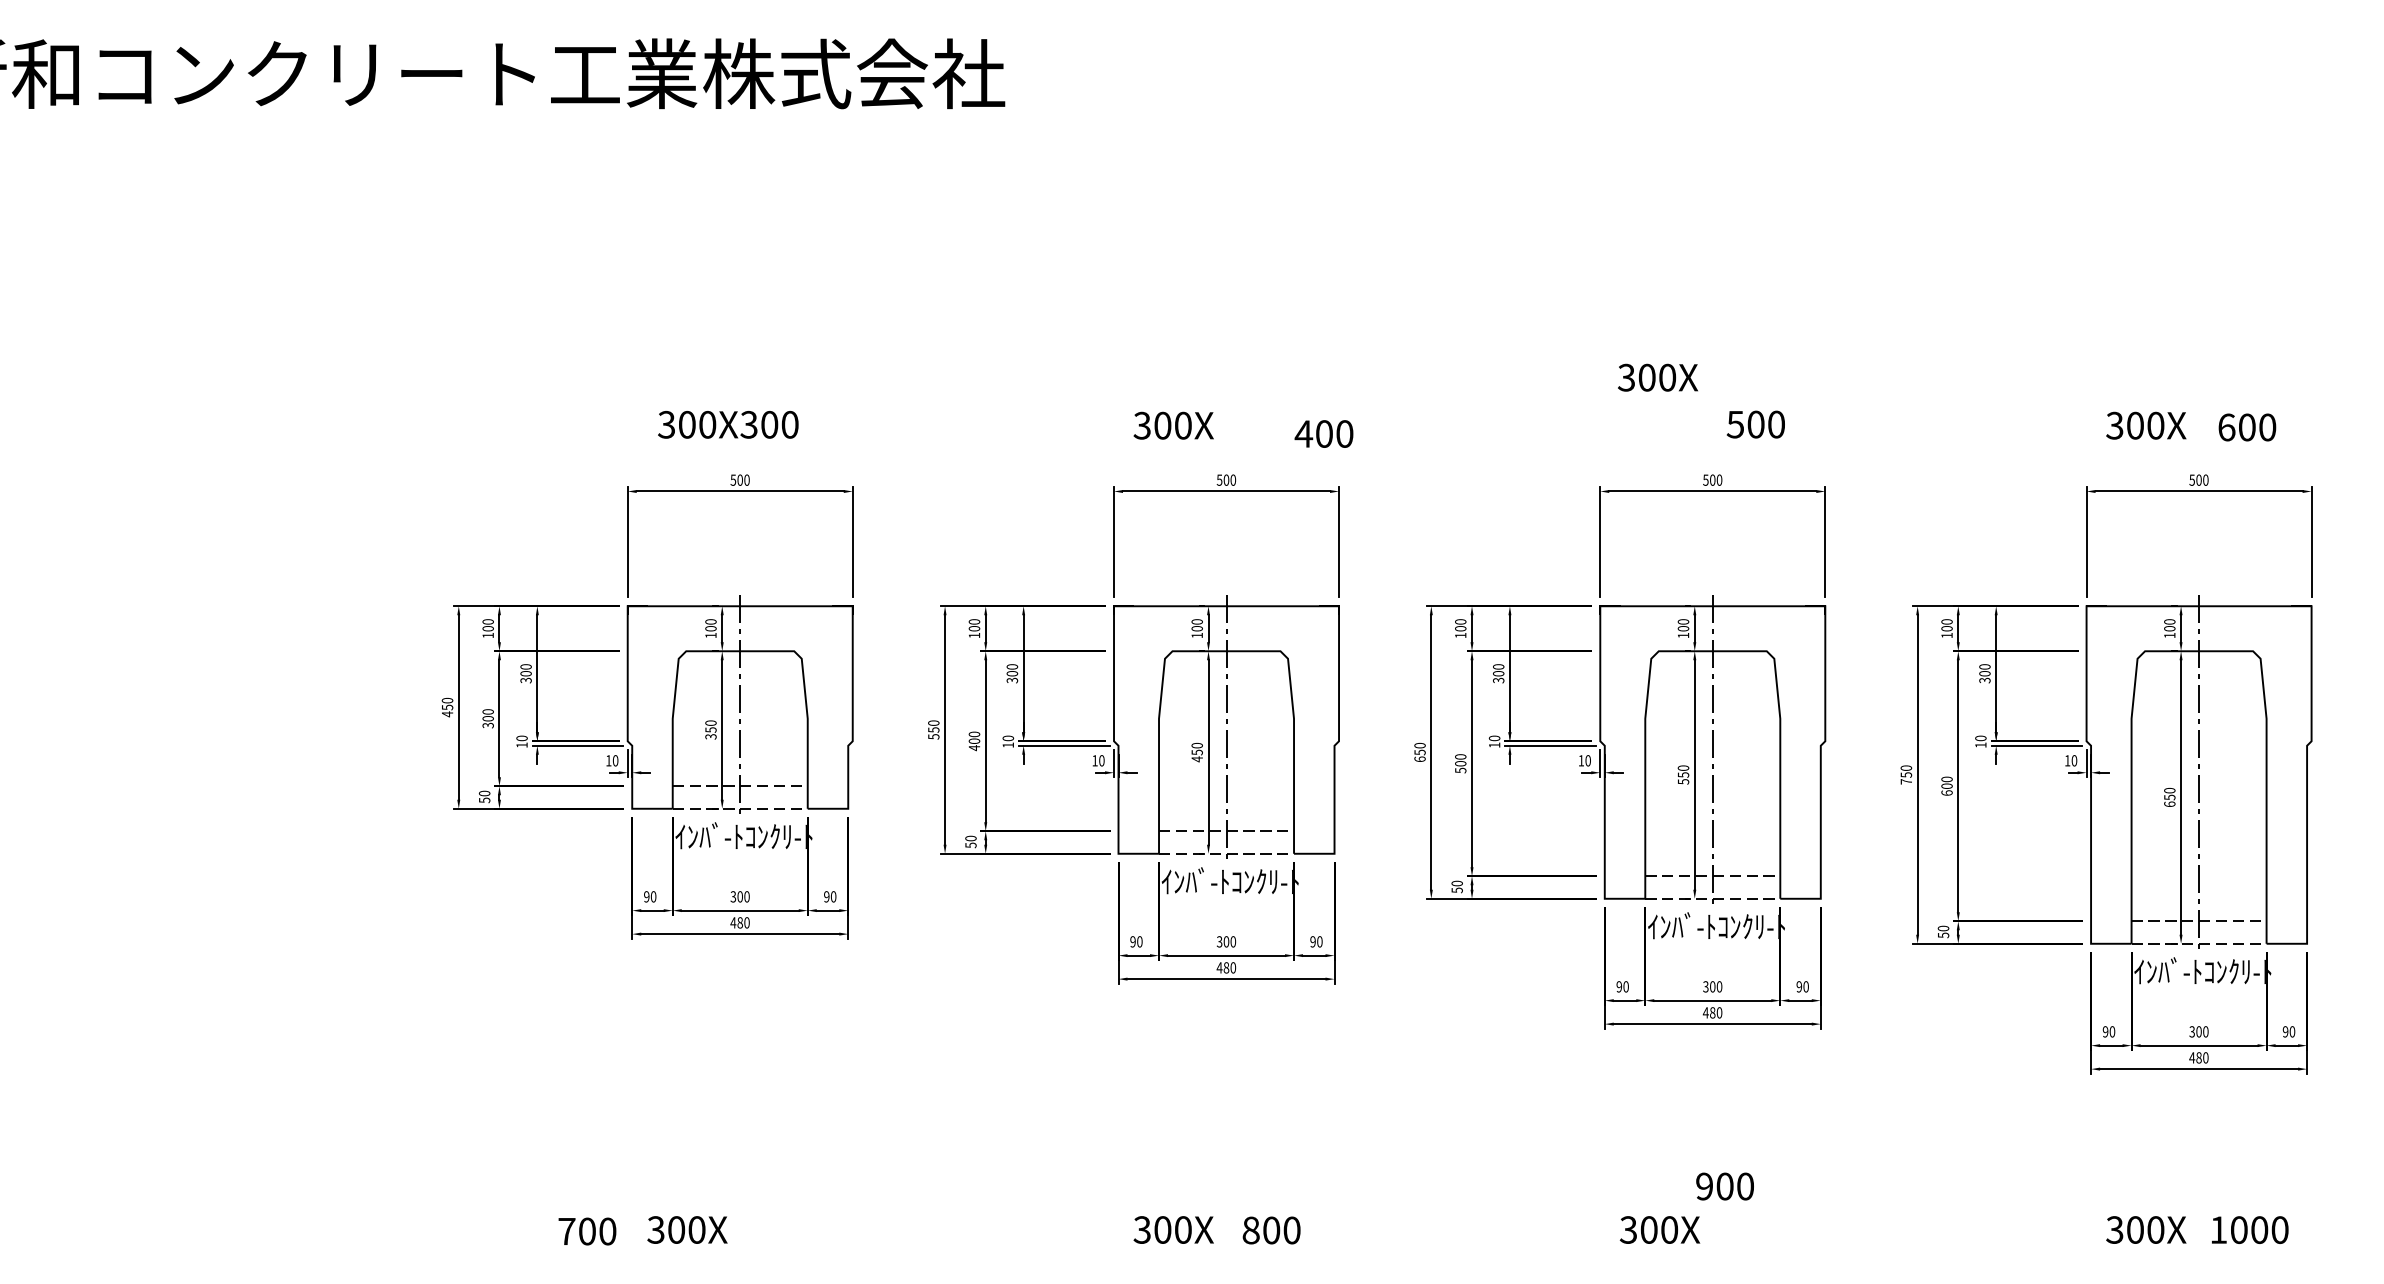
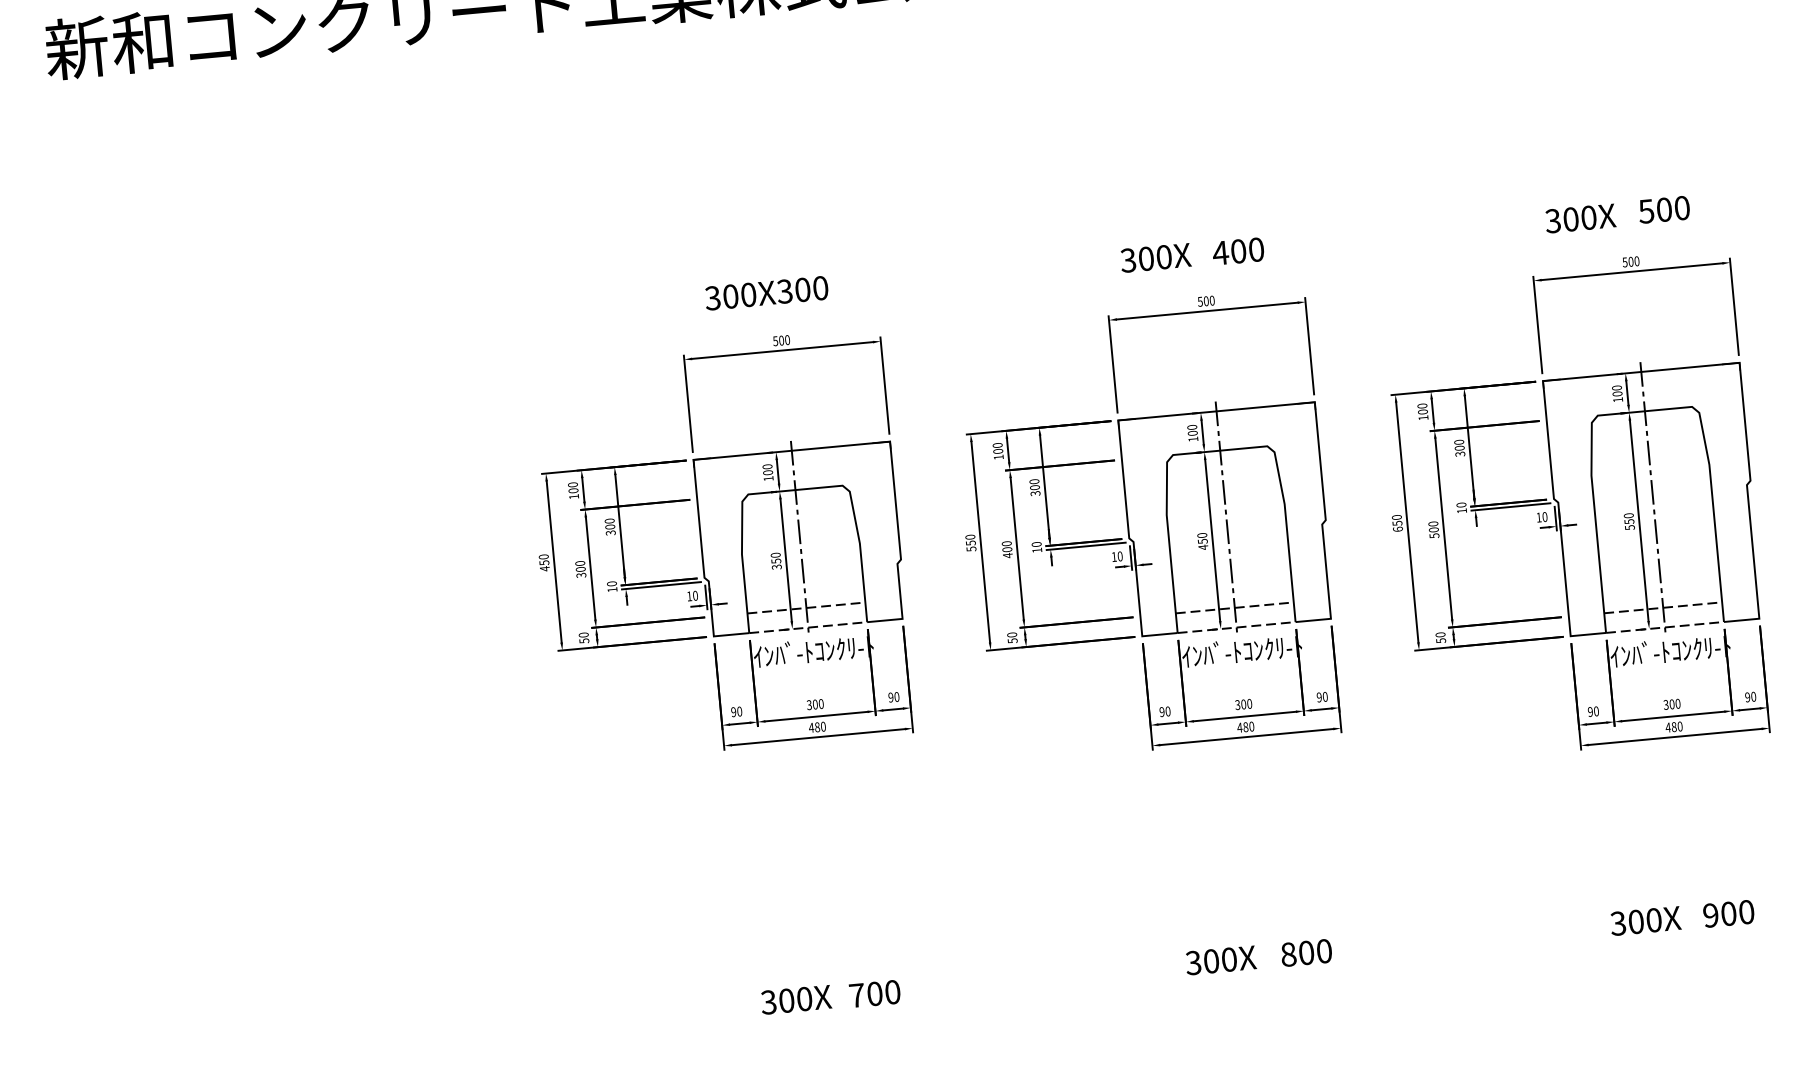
text: (1657, 377) -> (1580, 218), moved
text: (1323, 433) -> (1237, 251), moved
text: (1724, 1186) -> (1728, 913), moved
text: (587, 1231) -> (875, 993), moved

